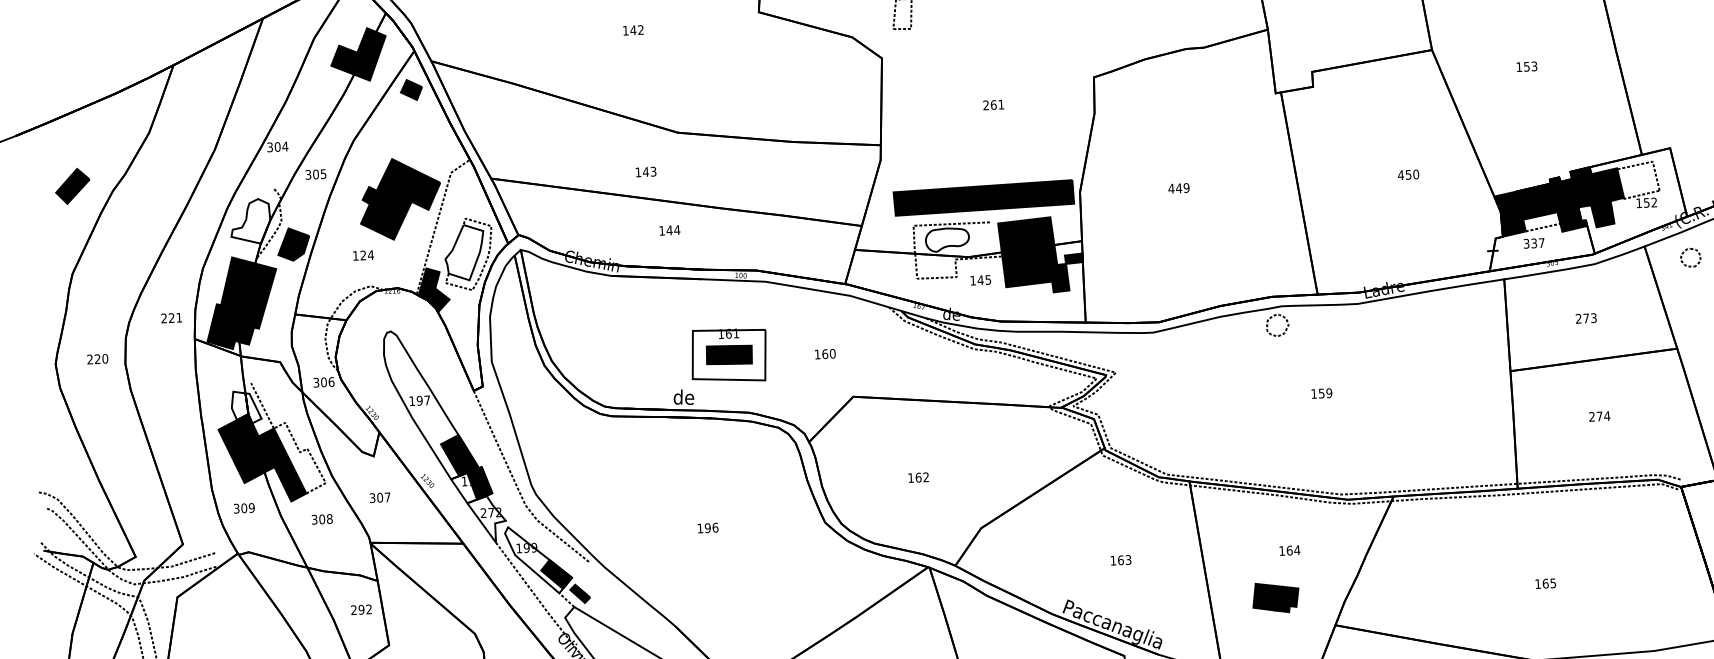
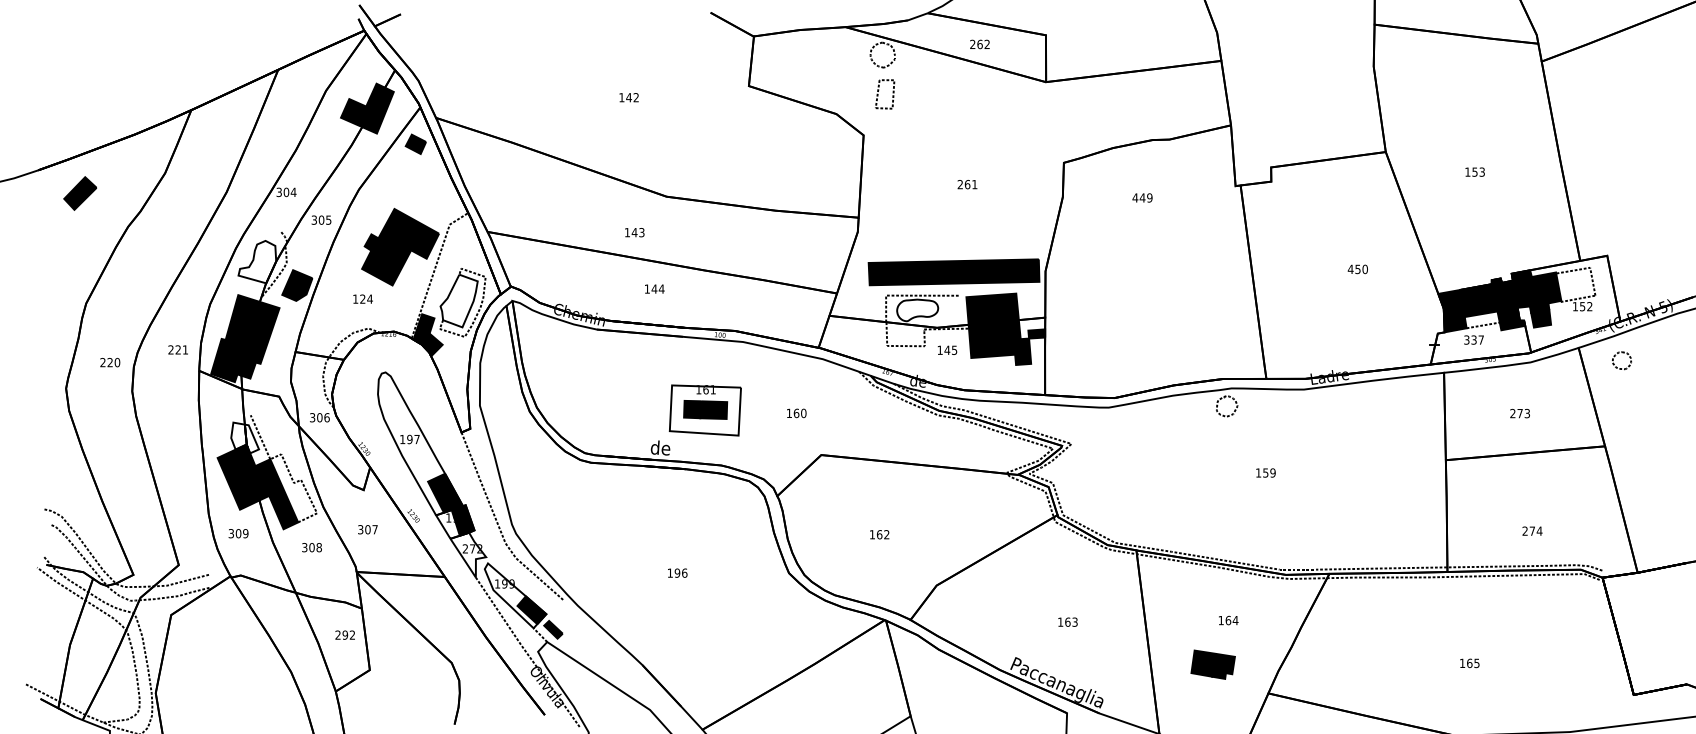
part: (72, 186) -> (80, 193), moved
text: (1178, 187) -> (1142, 197), moved
text: (97, 359) -> (110, 362), moved
text: (1599, 415) -> (1532, 530), moved

